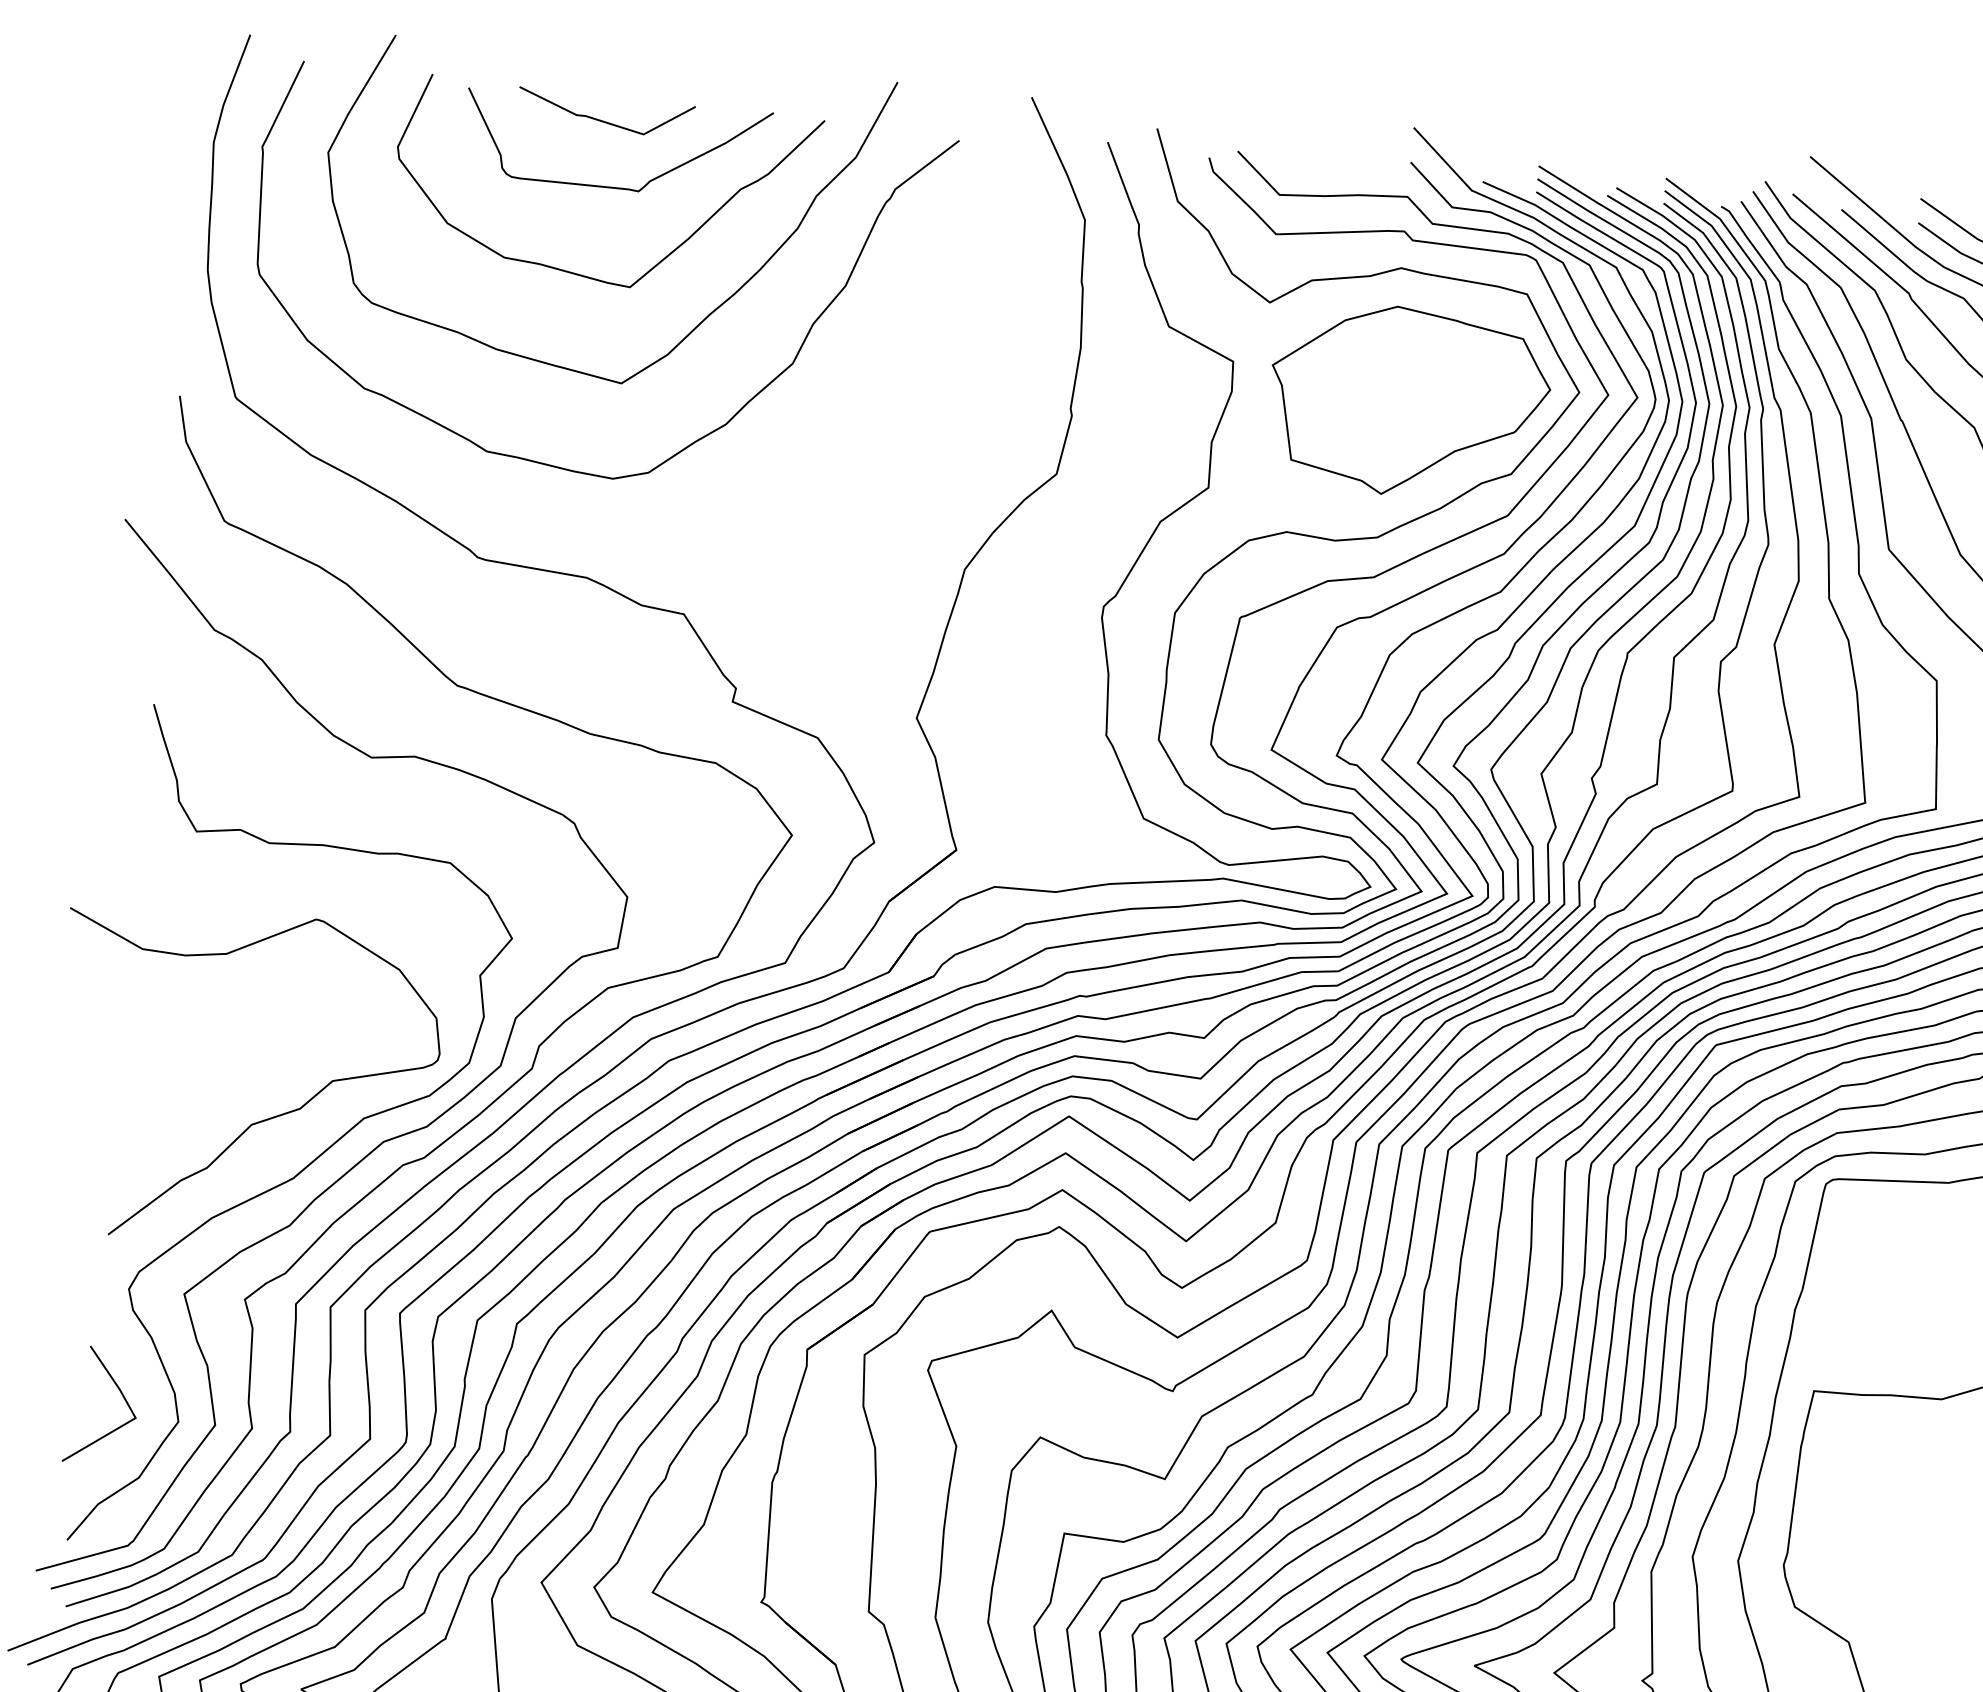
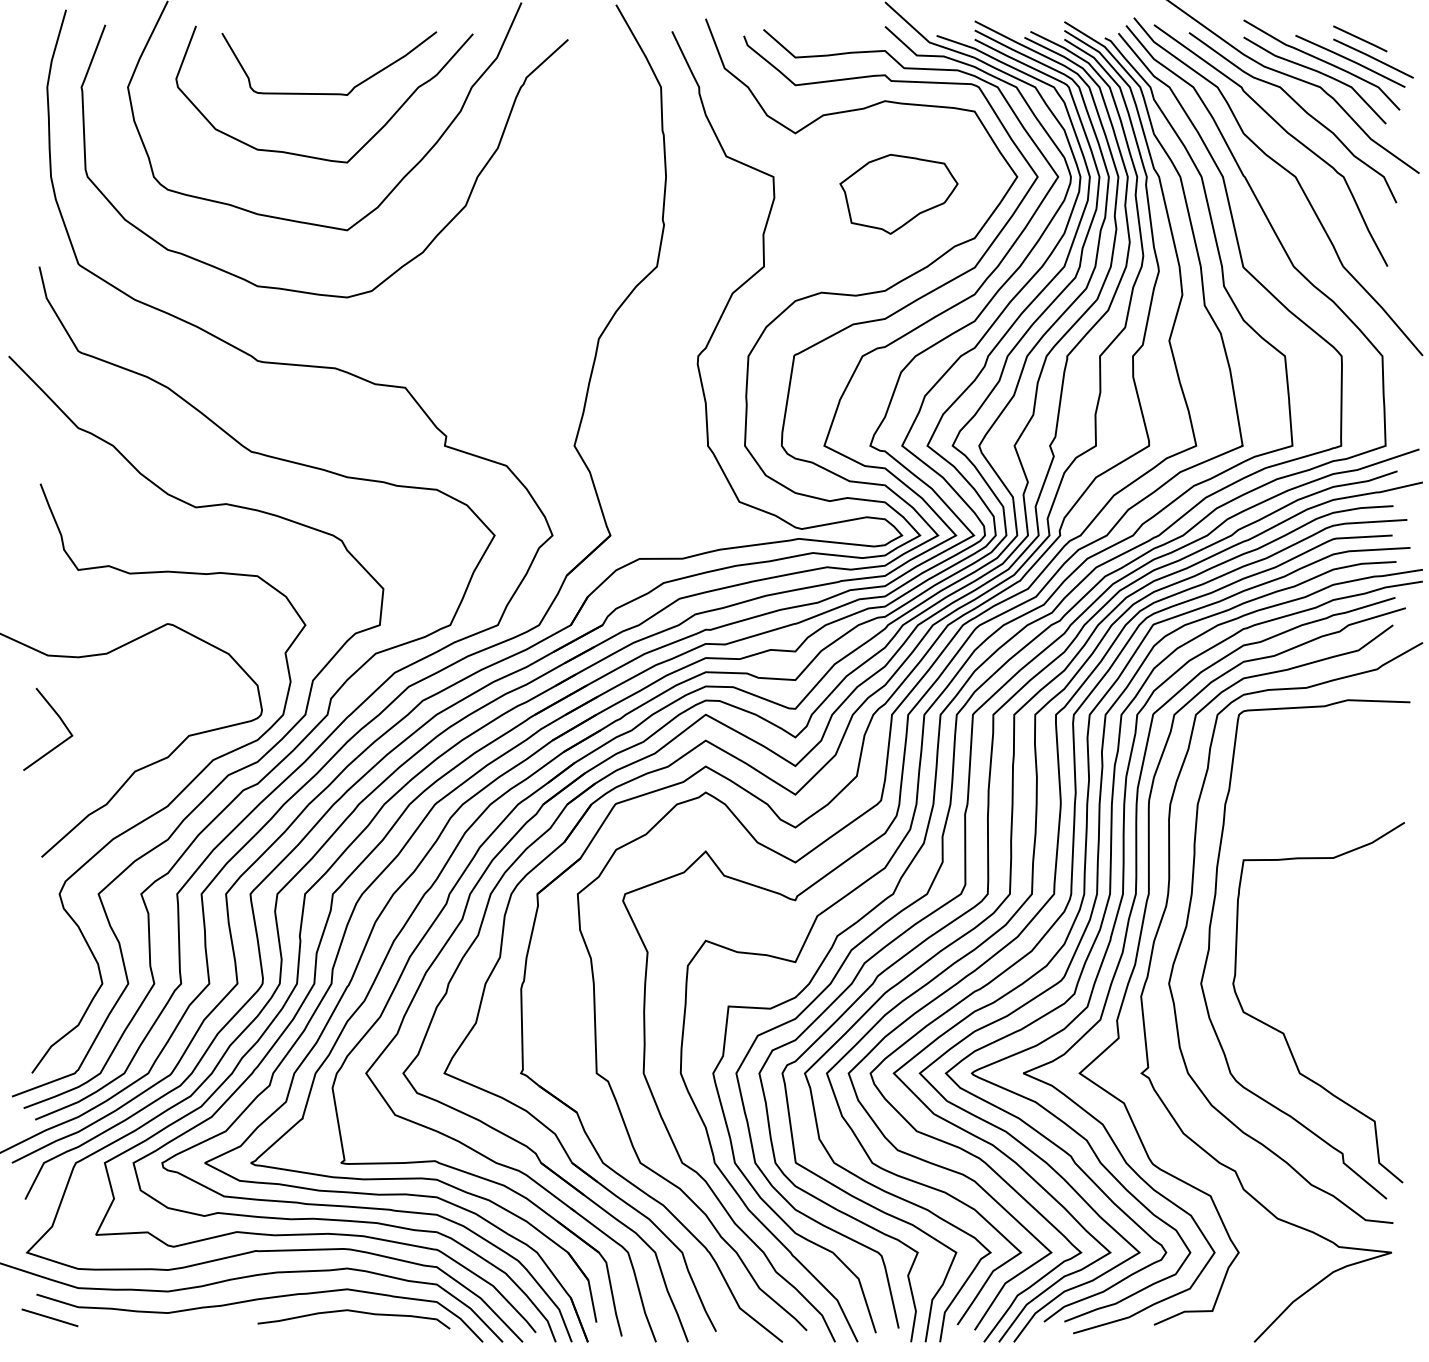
line: (605, 120) -> (319, 47), removed
part: (1408, 402) -> (898, 194), size x0.6
line: (120, 1394) -> (60, 720), moved

